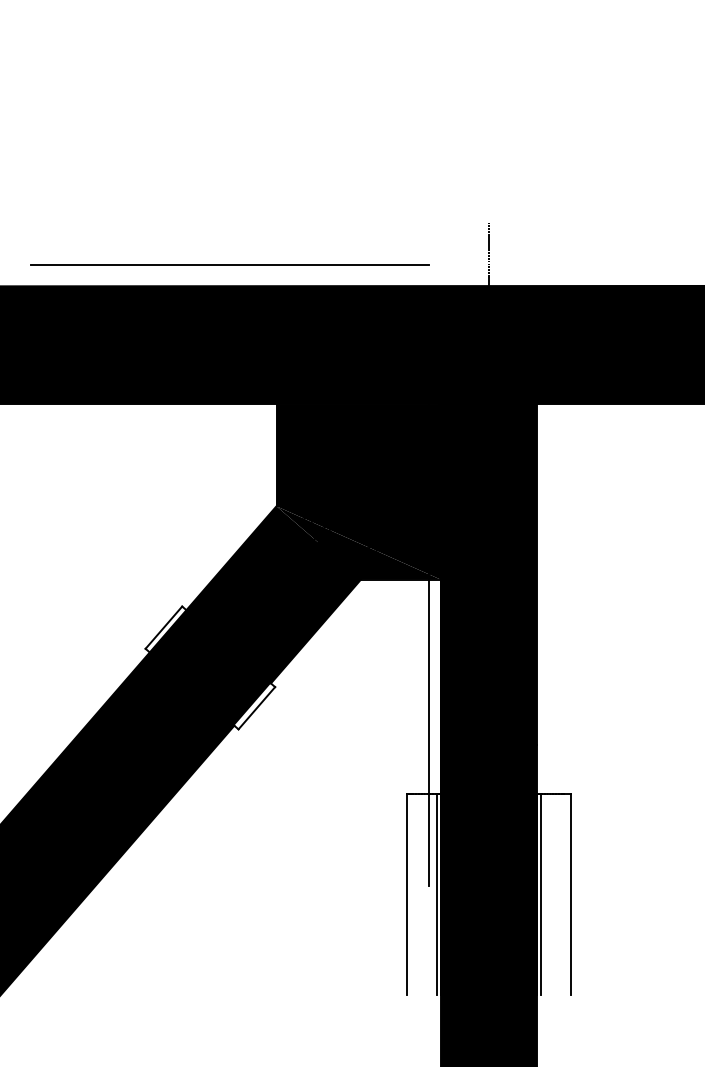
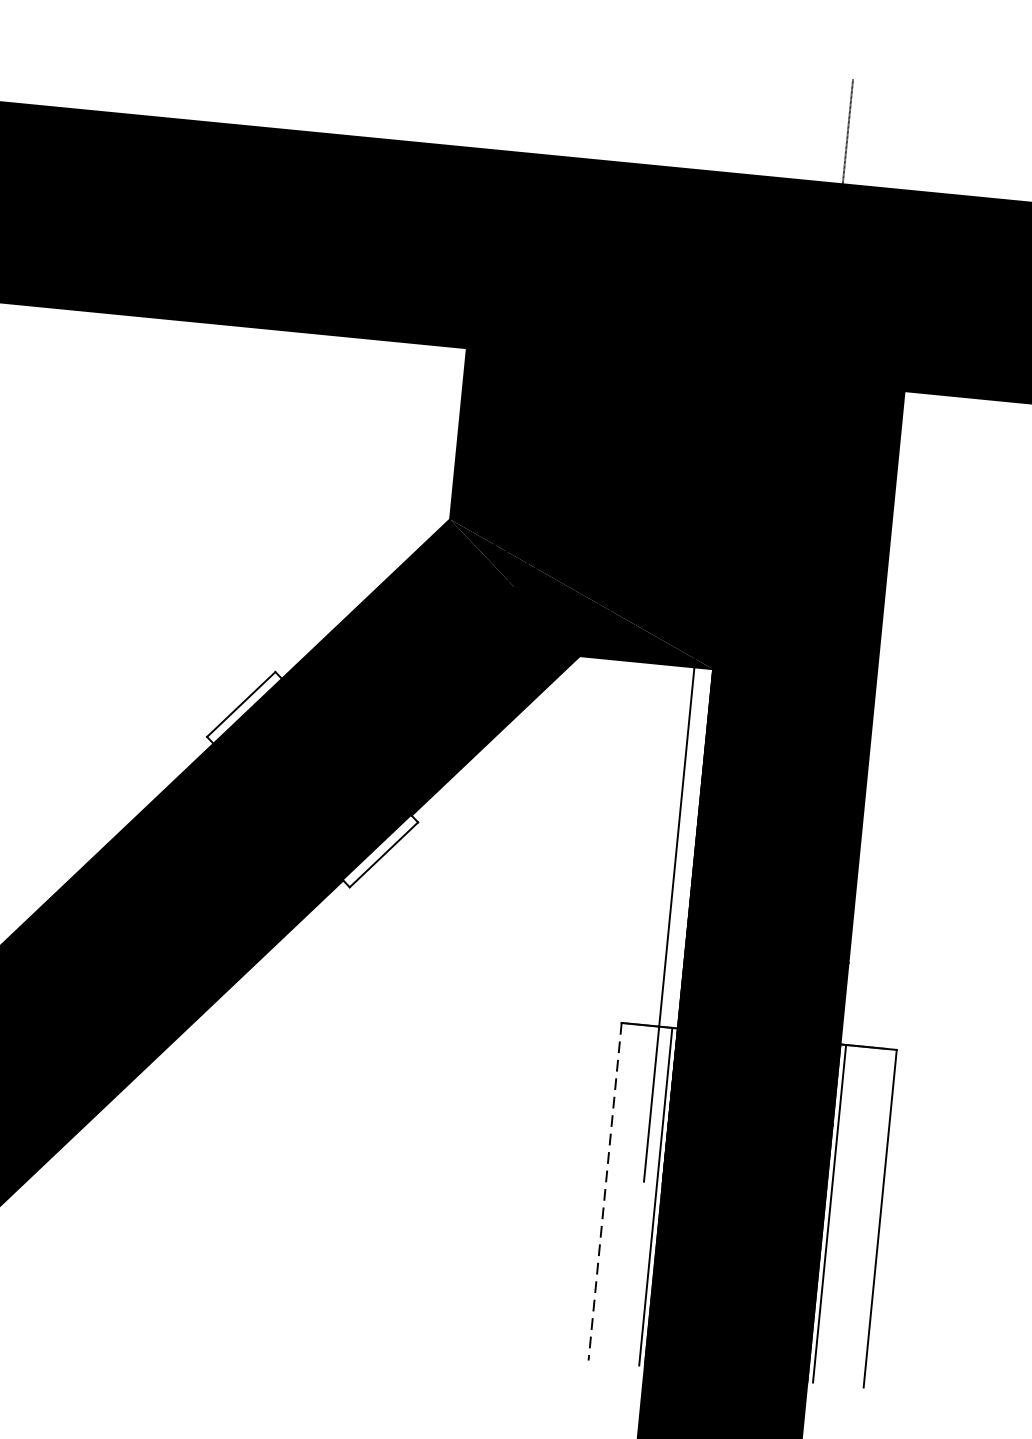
line: (229, 264) -> (411, 106), removed
line: (406, 894) -> (604, 1191), solid -> dashed

